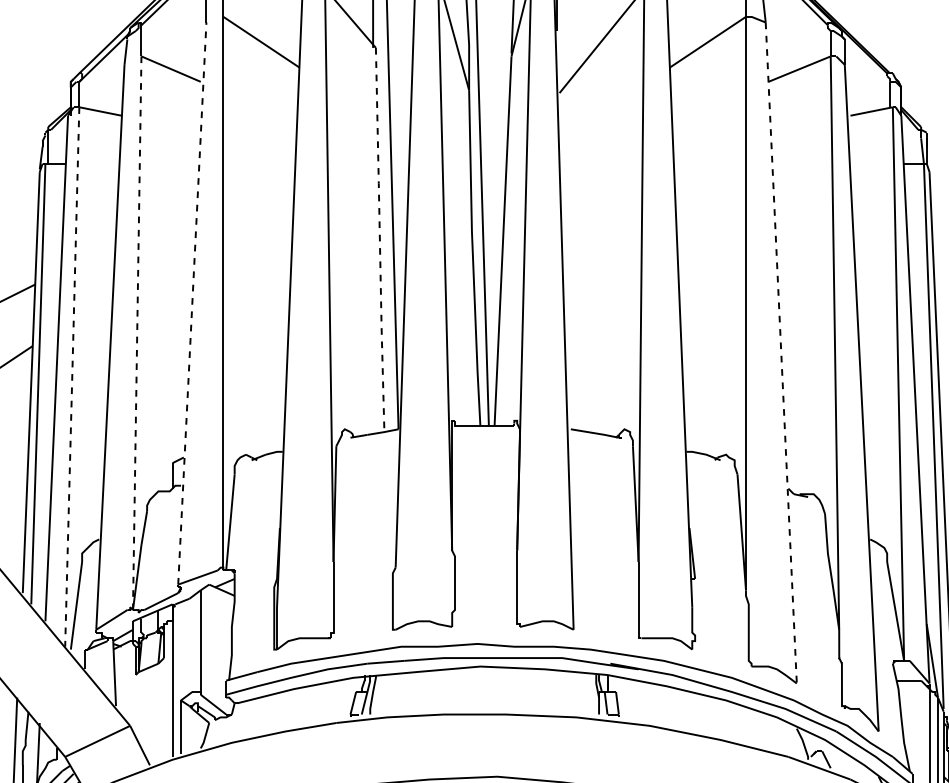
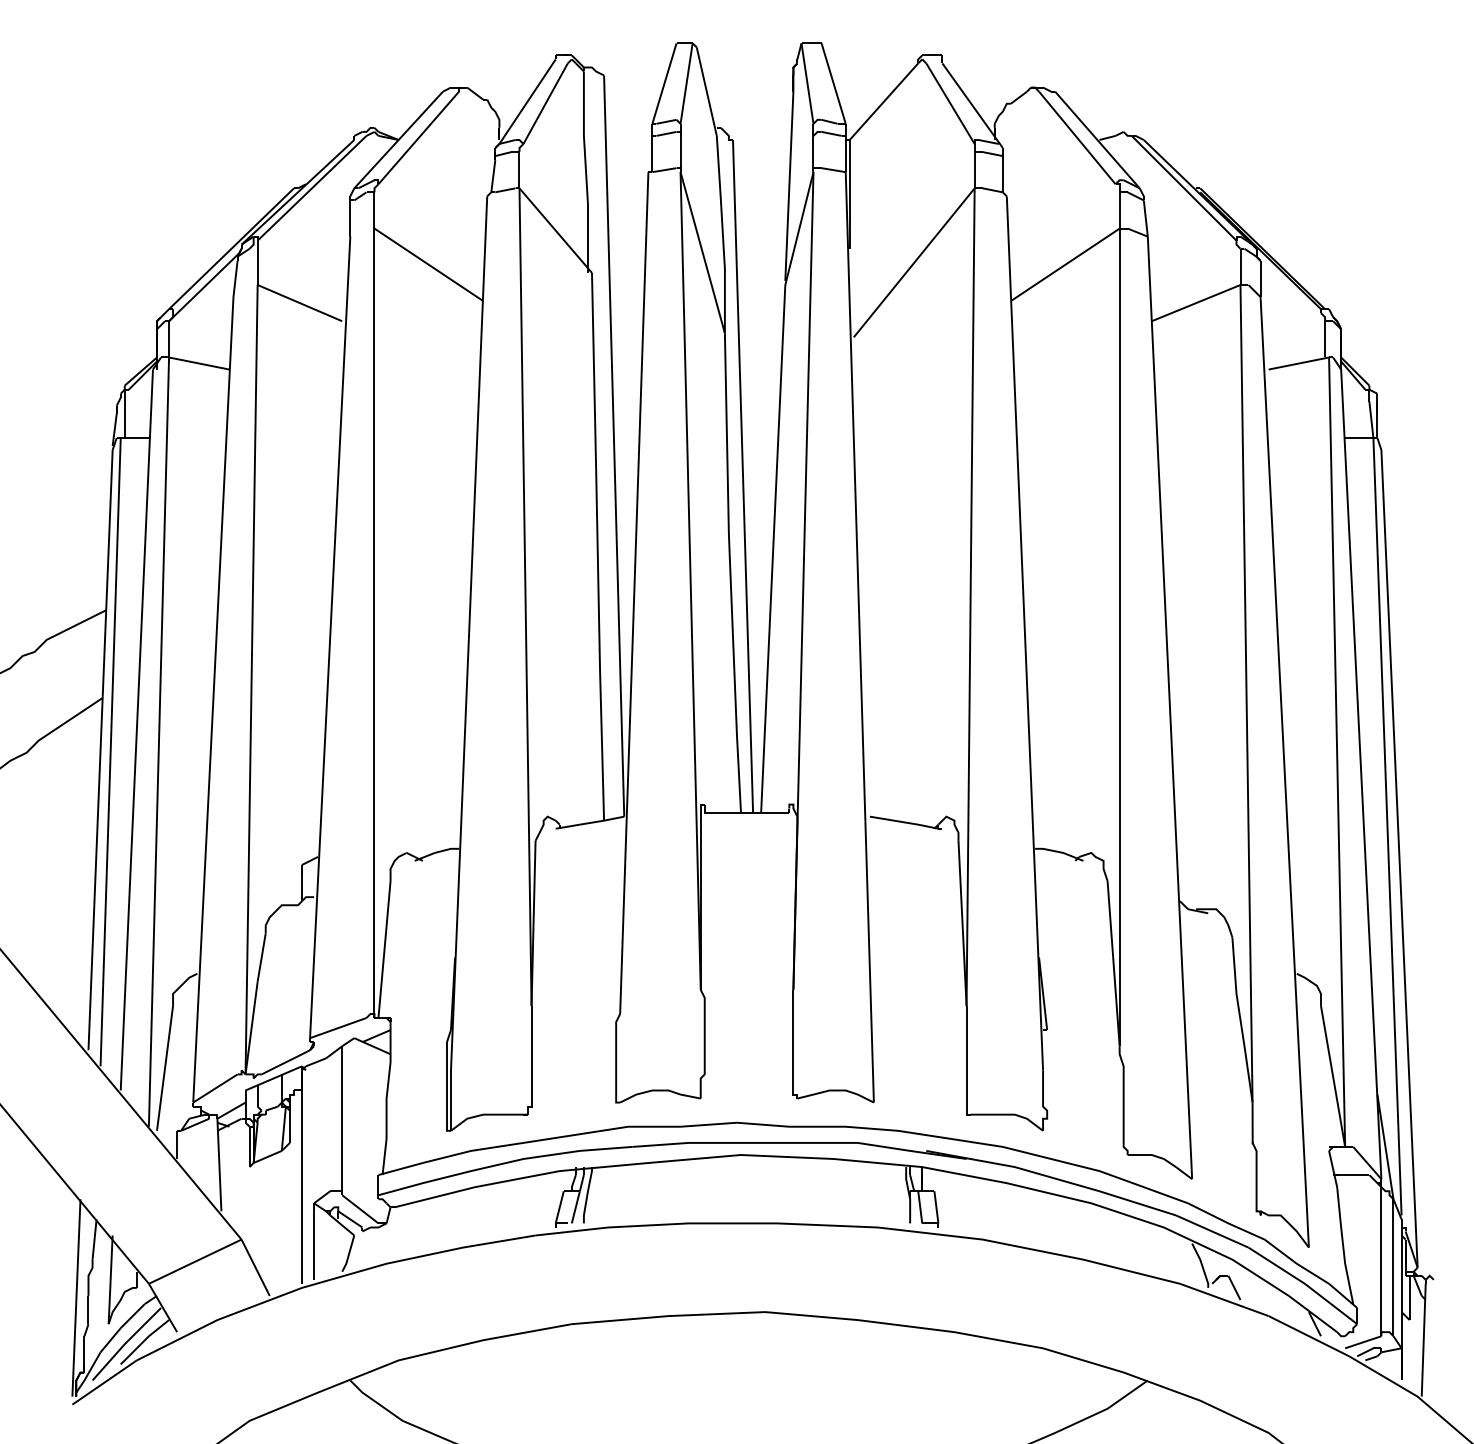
line: (379, 240) -> (597, 547), dashed -> solid
line: (192, 302) -> (330, 636), dashed -> solid
line: (137, 333) -> (251, 679), dashed -> solid
line: (780, 352) -> (1169, 707), dashed -> solid
line: (71, 377) -> (158, 742), dashed -> solid

